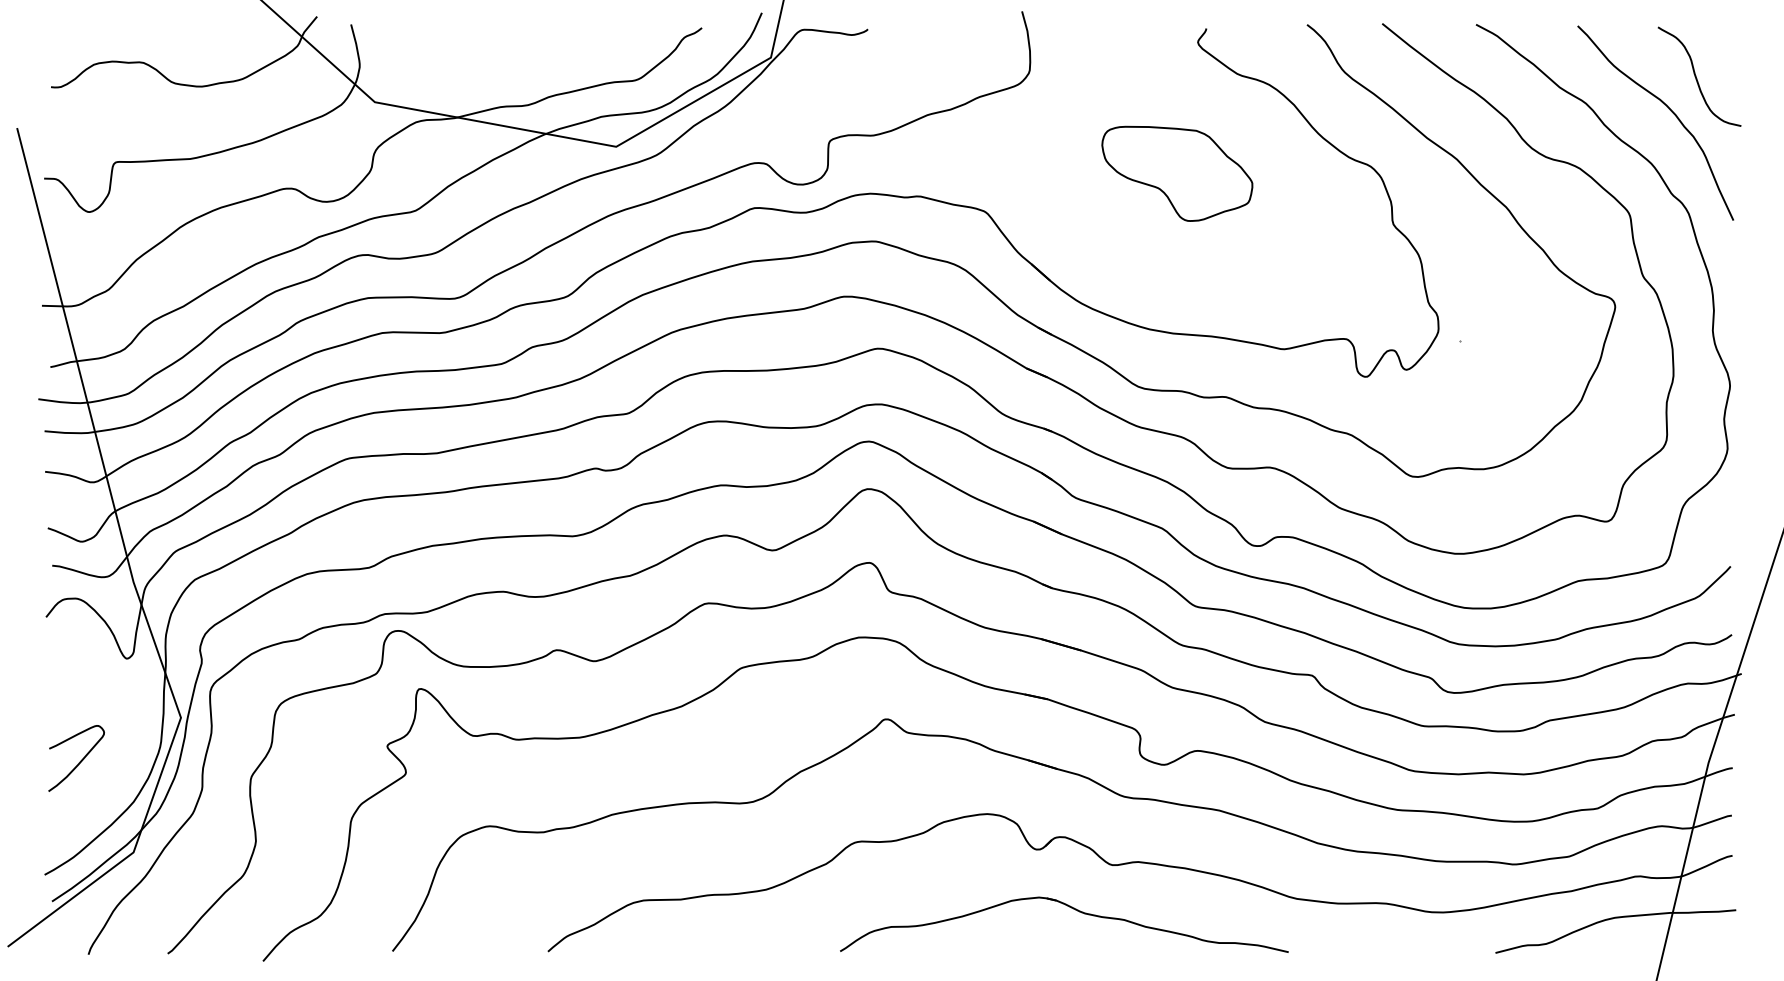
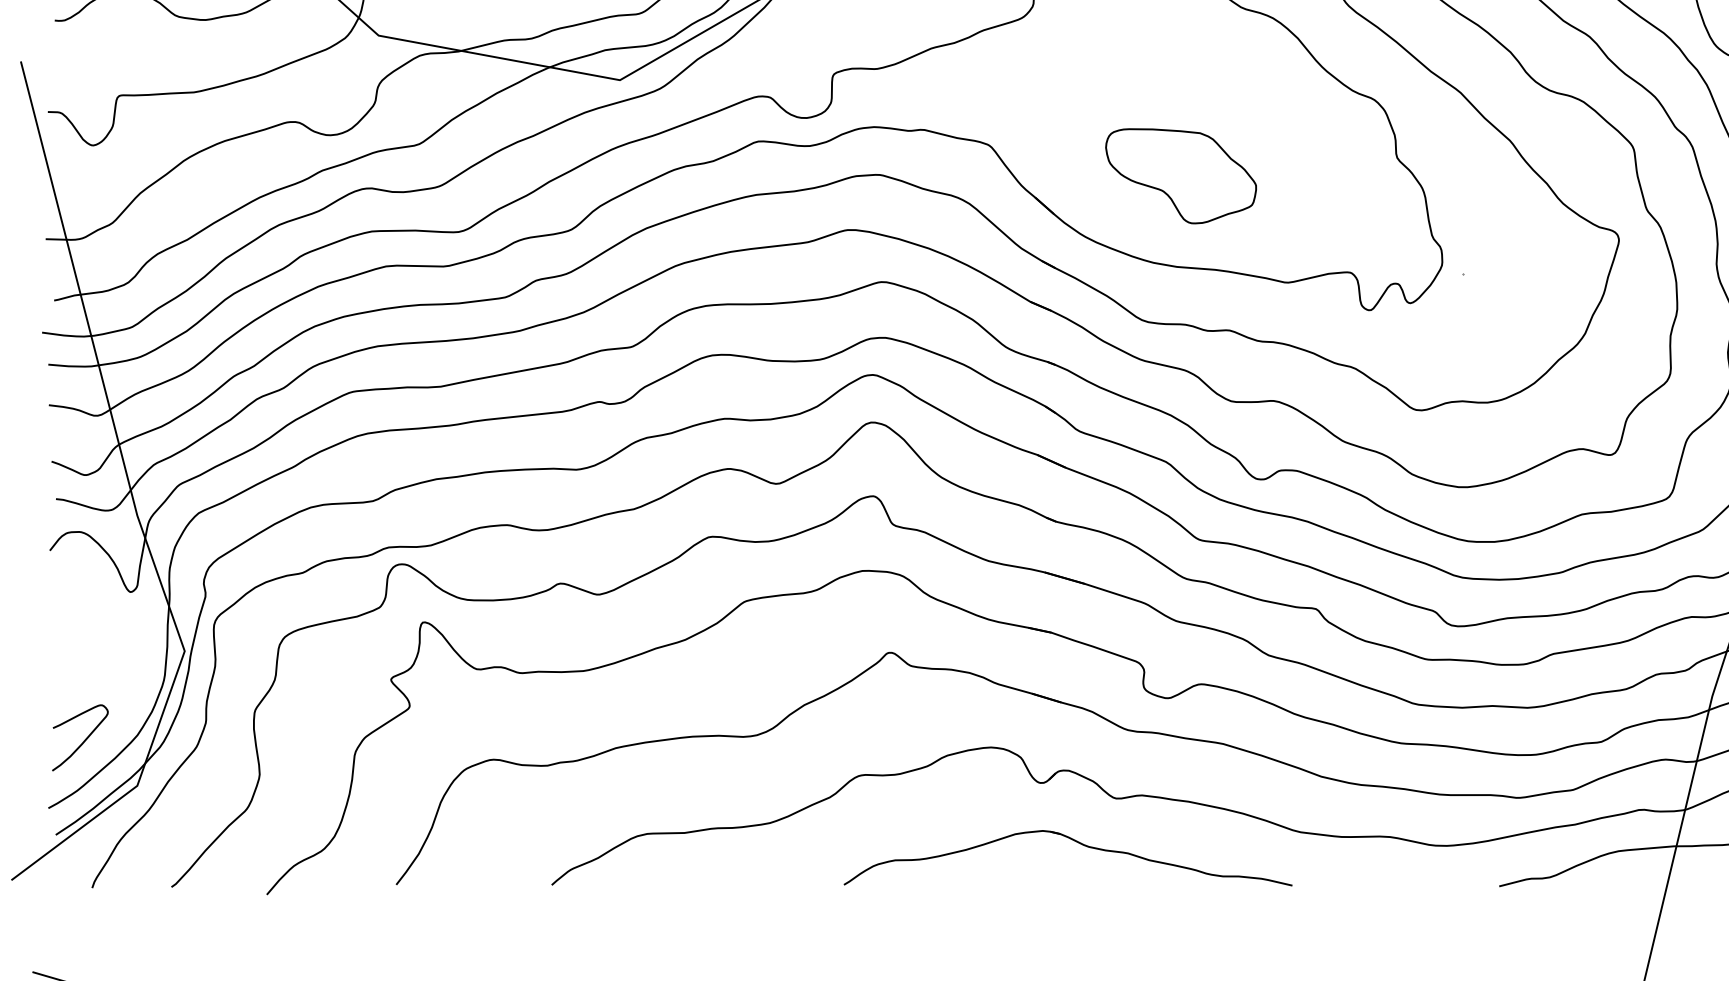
part: (1177, 173) -> (1181, 175), moved
curve: (79, 761) -> (83, 740), moved

